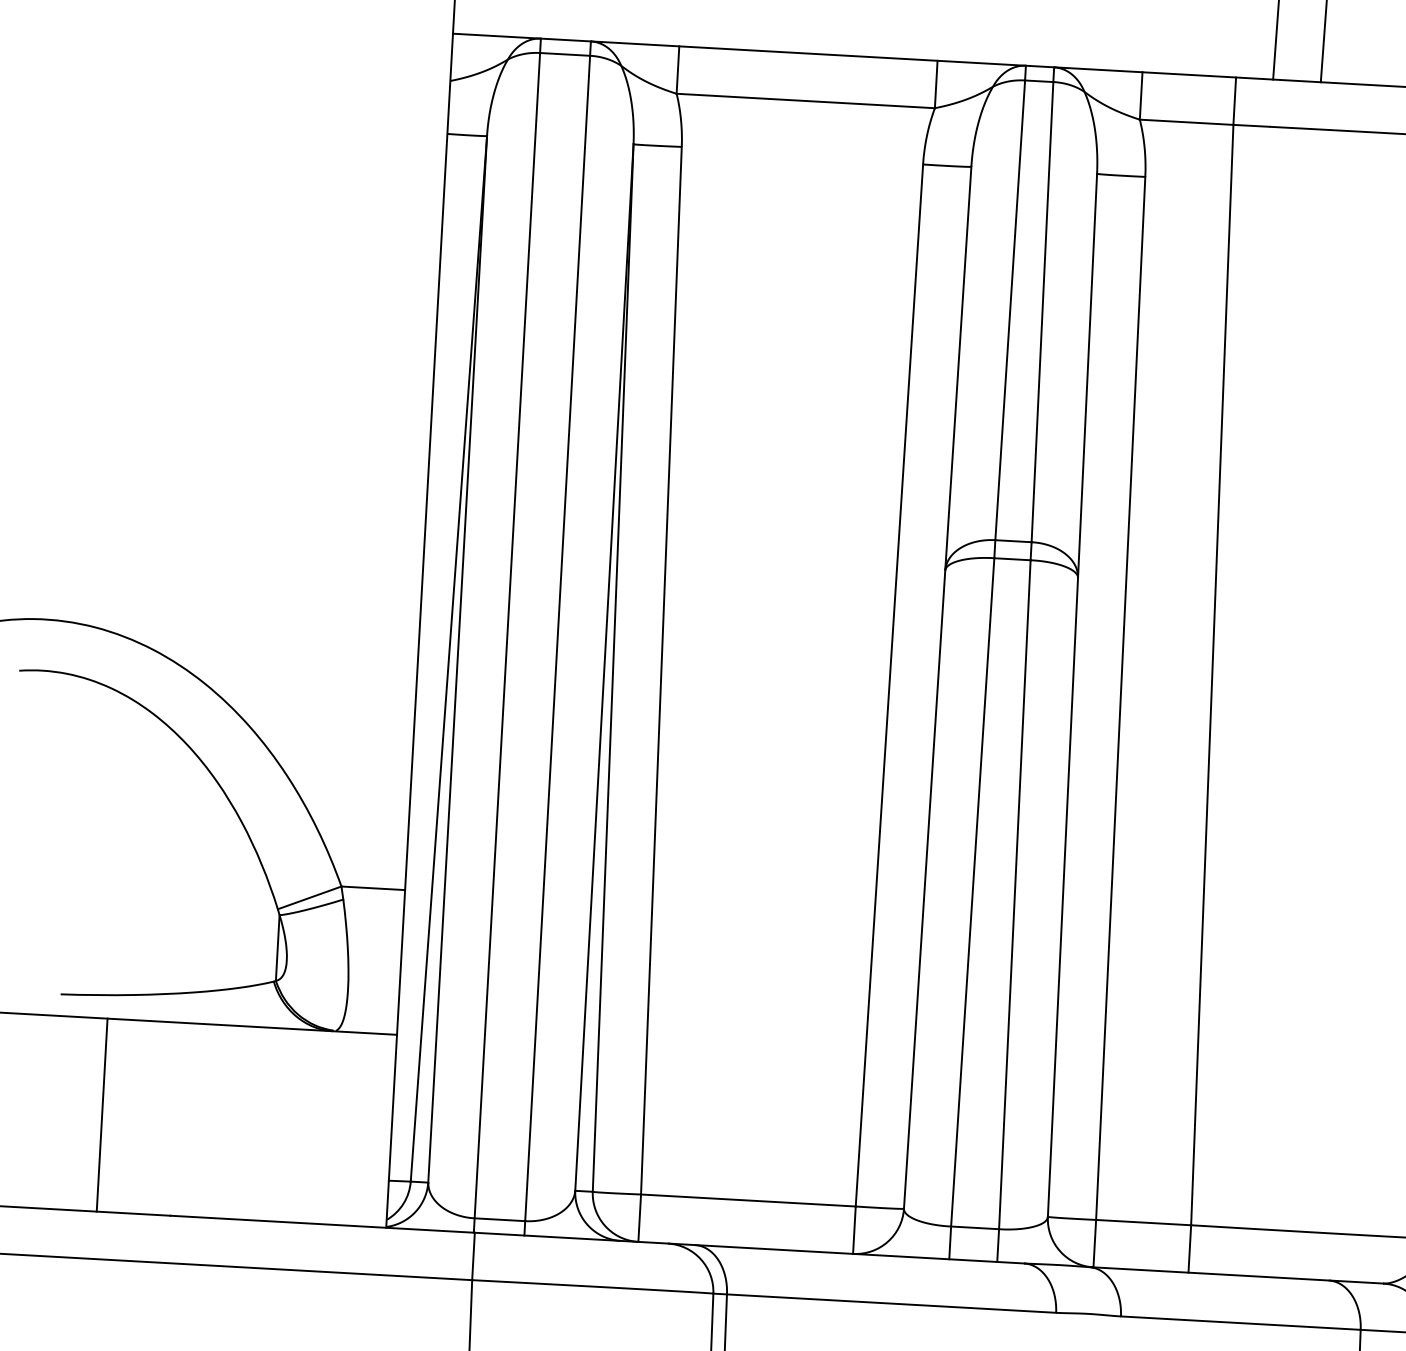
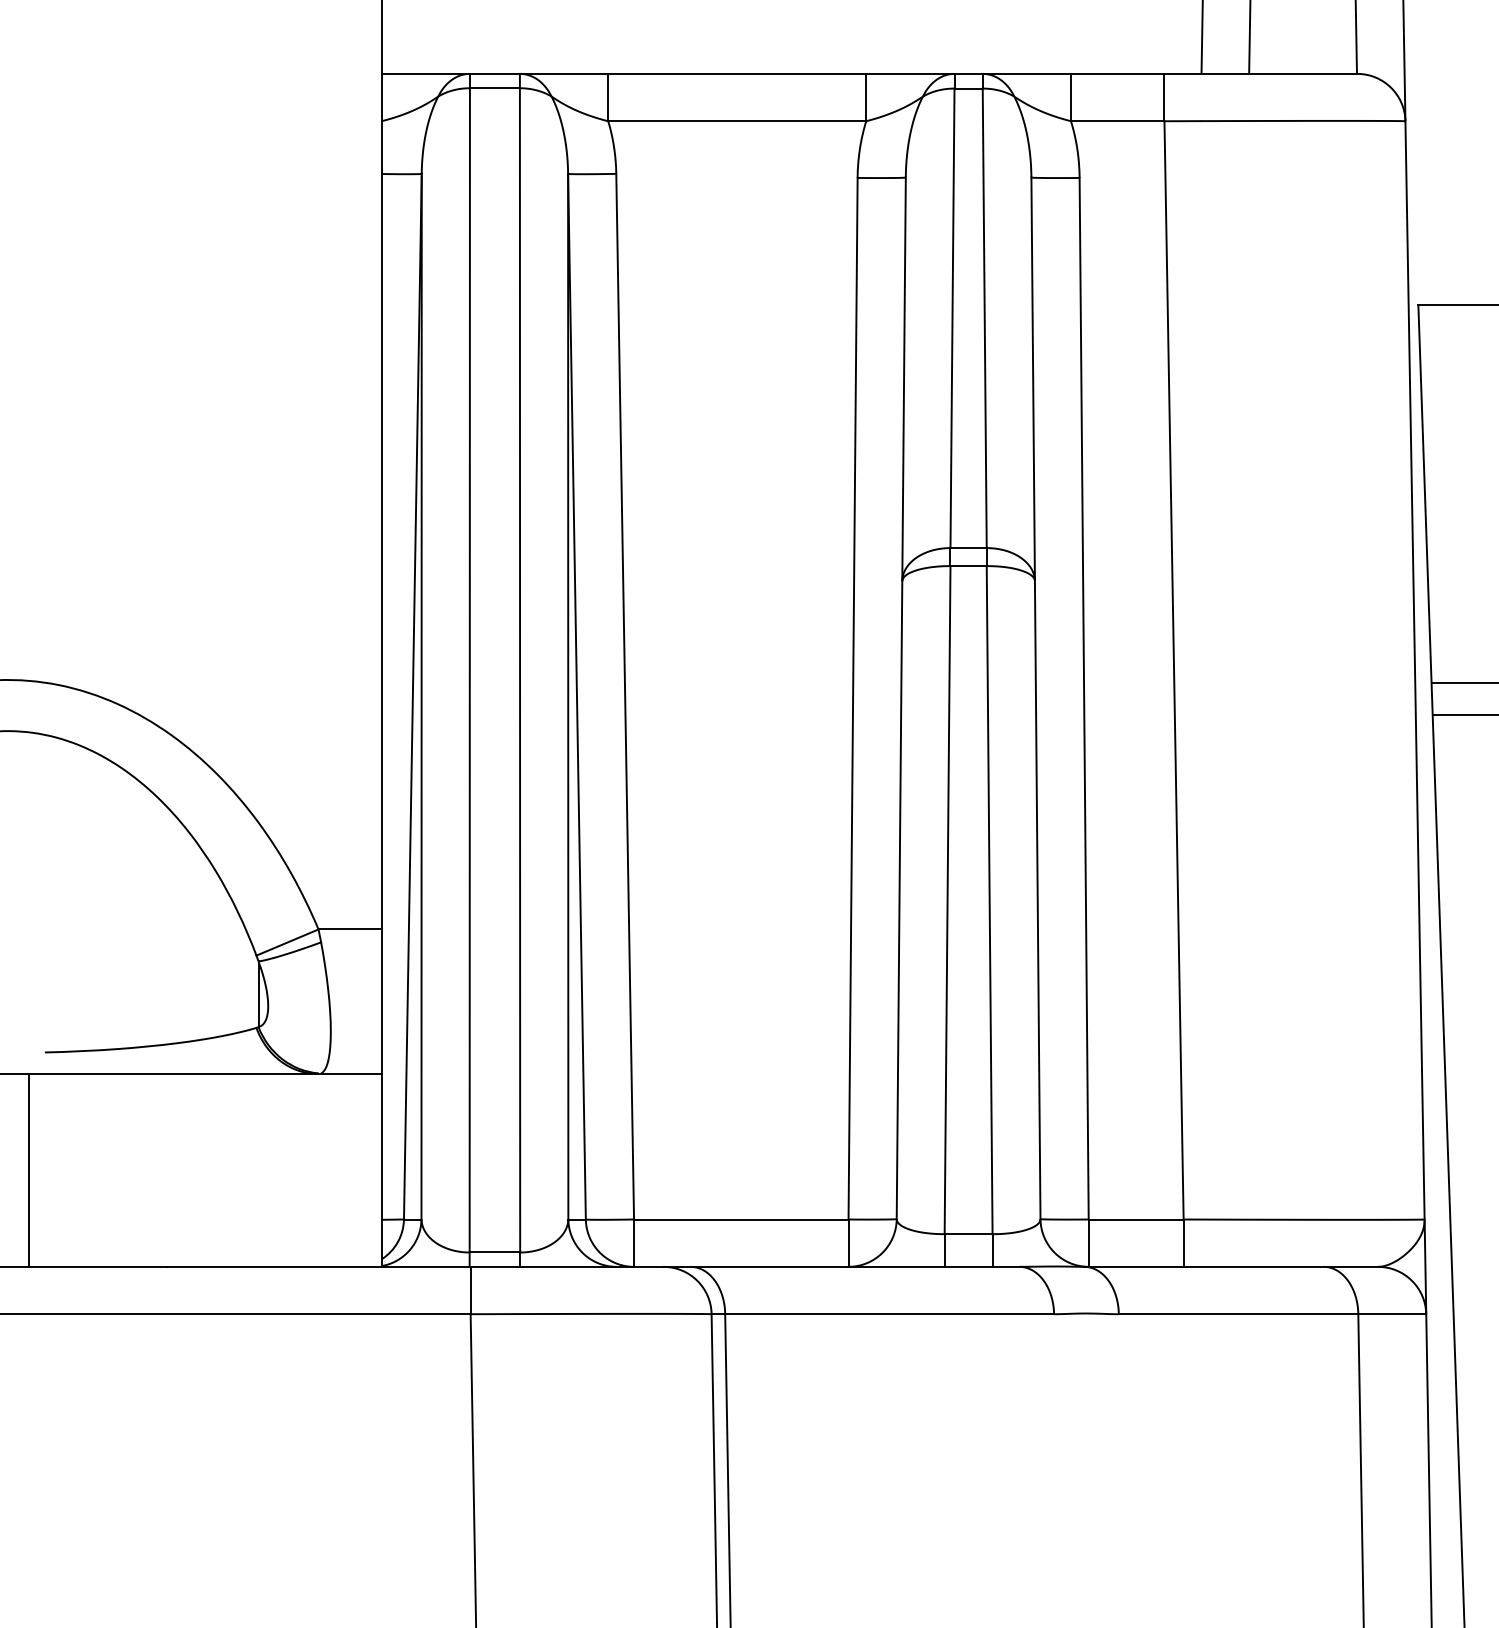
line: (101, 1115) -> (28, 1170), moved

